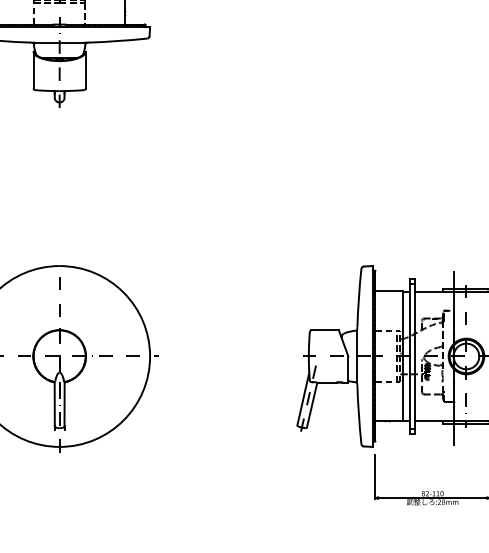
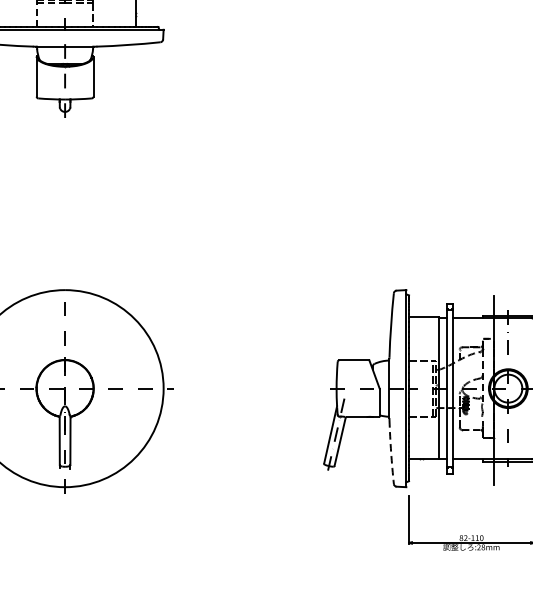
arc: (358, 414) -> (390, 451), solid -> dashed

